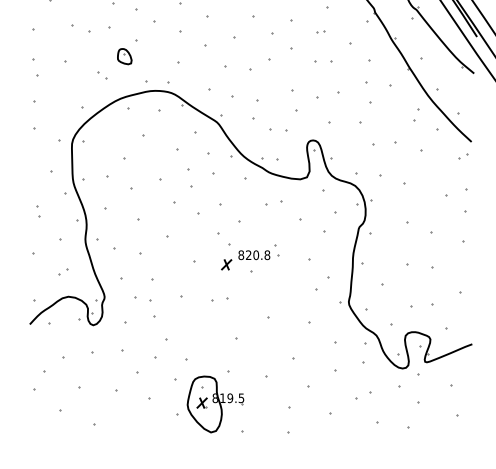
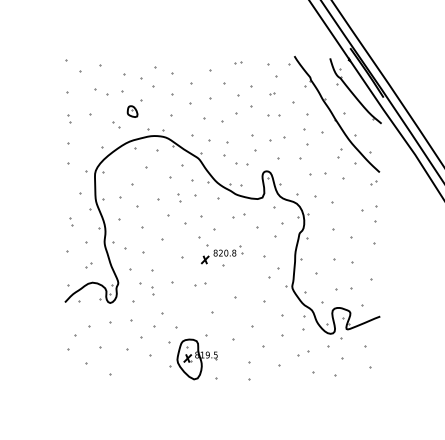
part: (36, 66) -> (69, 118), size x0.62
part: (190, 177) -> (179, 197), size x0.62
part: (152, 307) -> (152, 290), size x0.62

